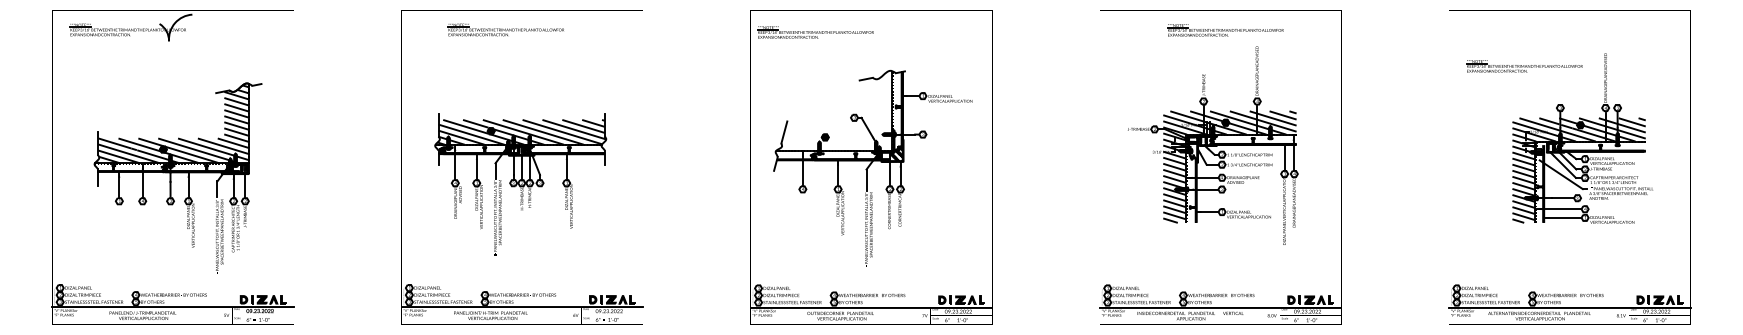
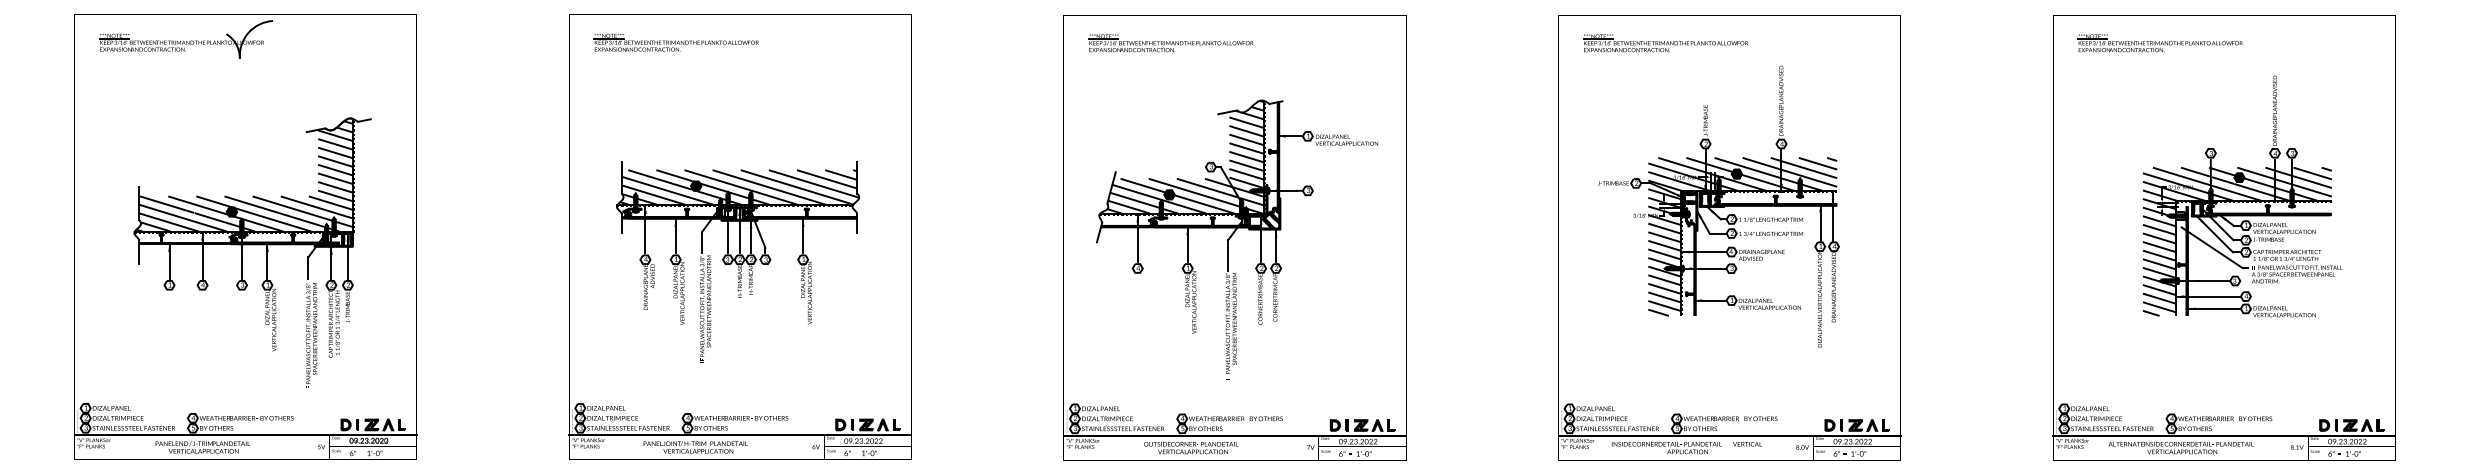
part: (505, 29) -> (675, 42), moved
part: (1225, 30) -> (1665, 43), moved
part: (815, 32) -> (1170, 43), moved
part: (1524, 66) -> (2159, 43), moved
hatch: (836, 110) -> (1185, 156), added

